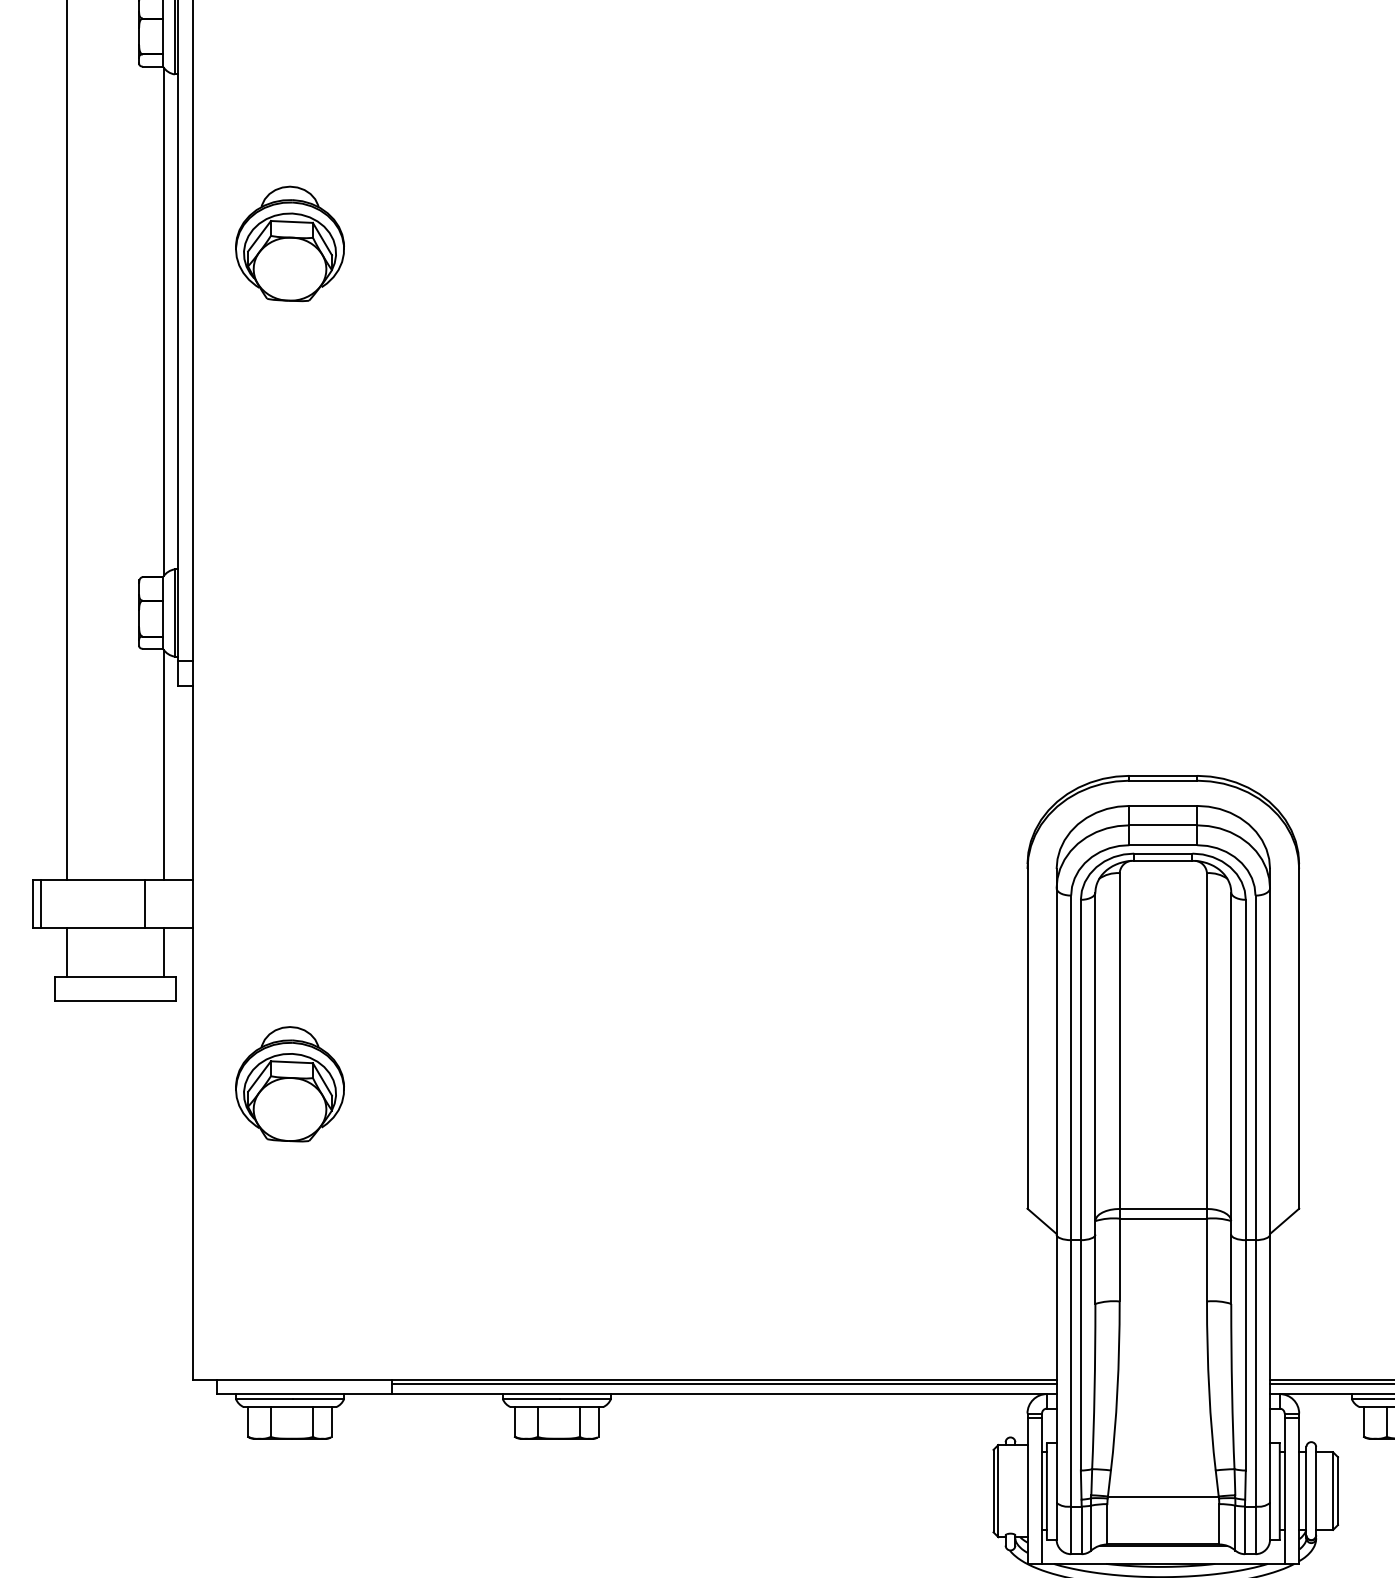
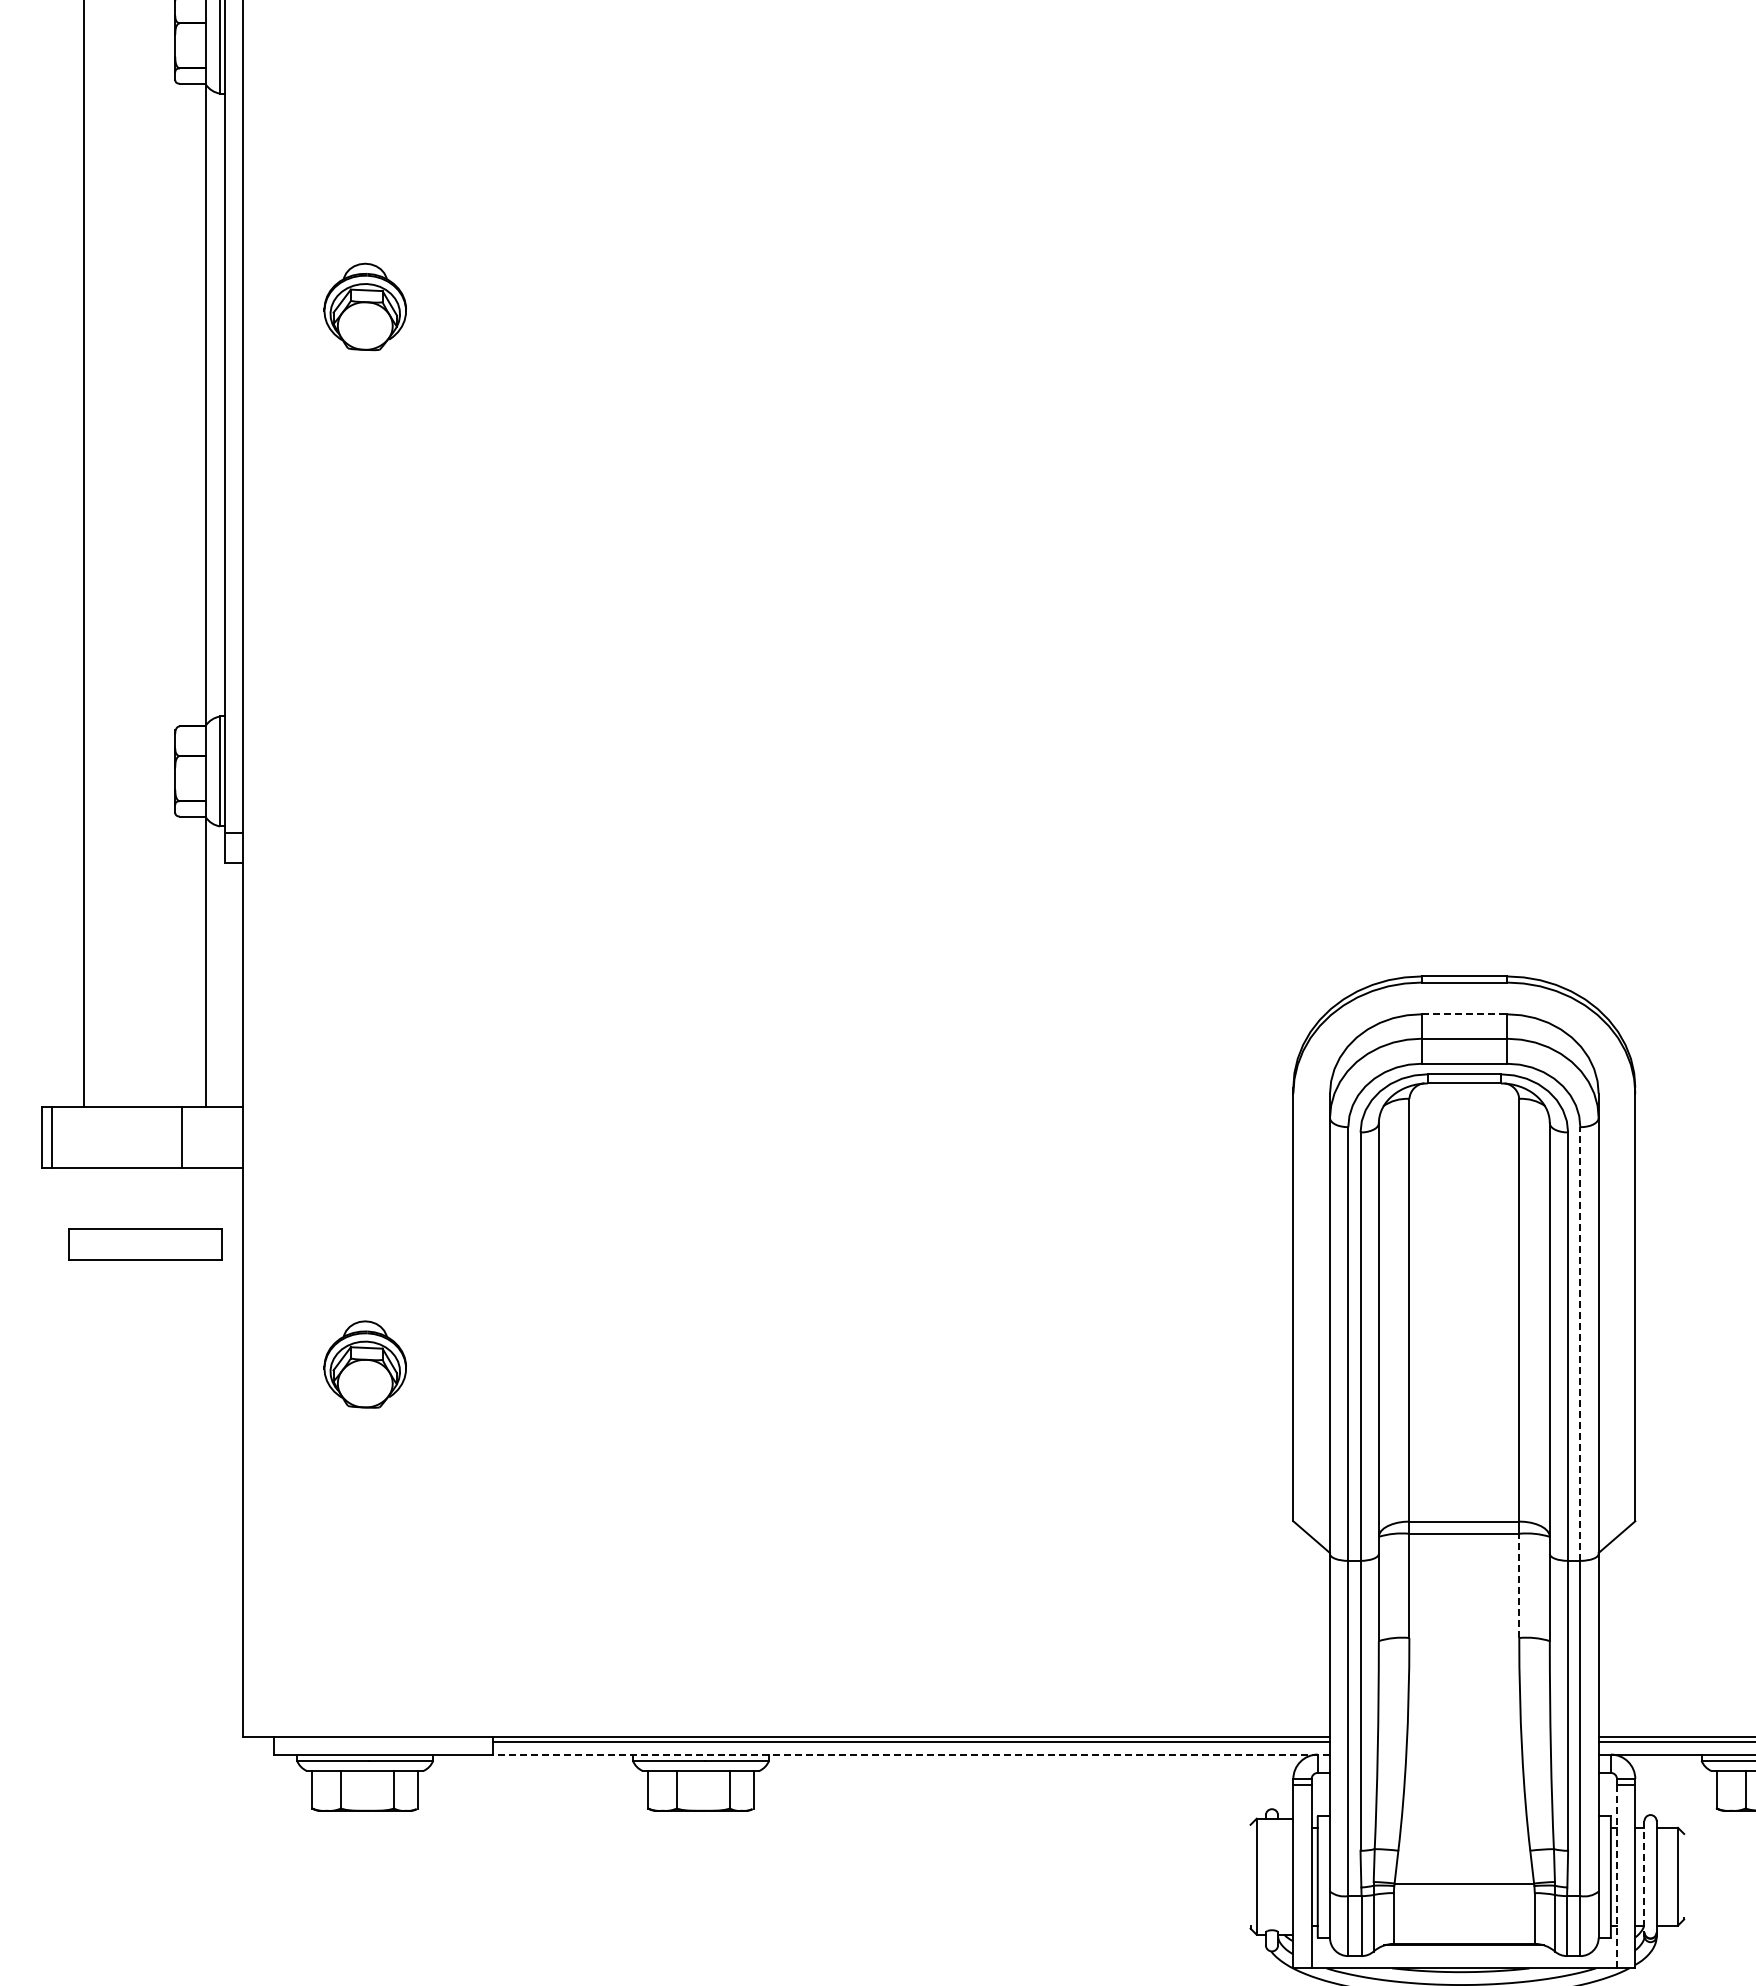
part: (290, 243) -> (365, 306), size x0.6
line: (1163, 806) -> (1464, 1014), solid -> dashed
line: (67, 952) -> (84, 1198), removed
line: (163, 952) -> (206, 1198), removed
line: (1255, 1068) -> (1580, 1344), solid -> dashed
part: (290, 1084) -> (365, 1364), size x0.6
line: (1207, 1259) -> (1519, 1585), solid -> dashed
line: (724, 1394) -> (911, 1754), solid -> dashed
line: (993, 1490) -> (1250, 1875), removed
line: (1284, 1490) -> (1616, 1876), solid -> dashed
line: (1306, 1490) -> (1644, 1876), solid -> dashed
line: (1338, 1490) -> (1684, 1875), removed

